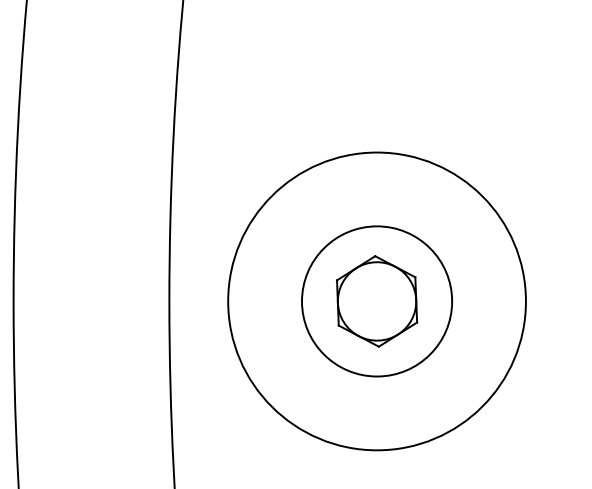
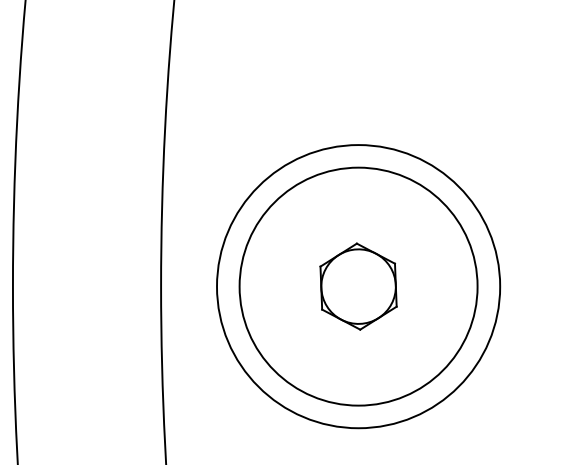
circle: (376, 301) -> (358, 286), size x1.67

